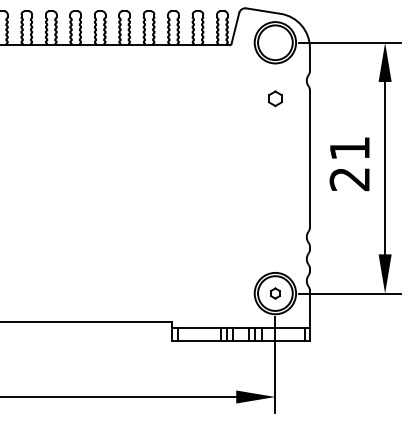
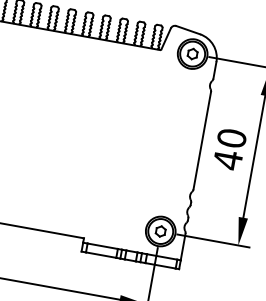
part: (275, 98) -> (192, 53), moved
text: (349, 164) -> (229, 149), 21 -> 40
part: (275, 293) -> (160, 231), size x1.43

